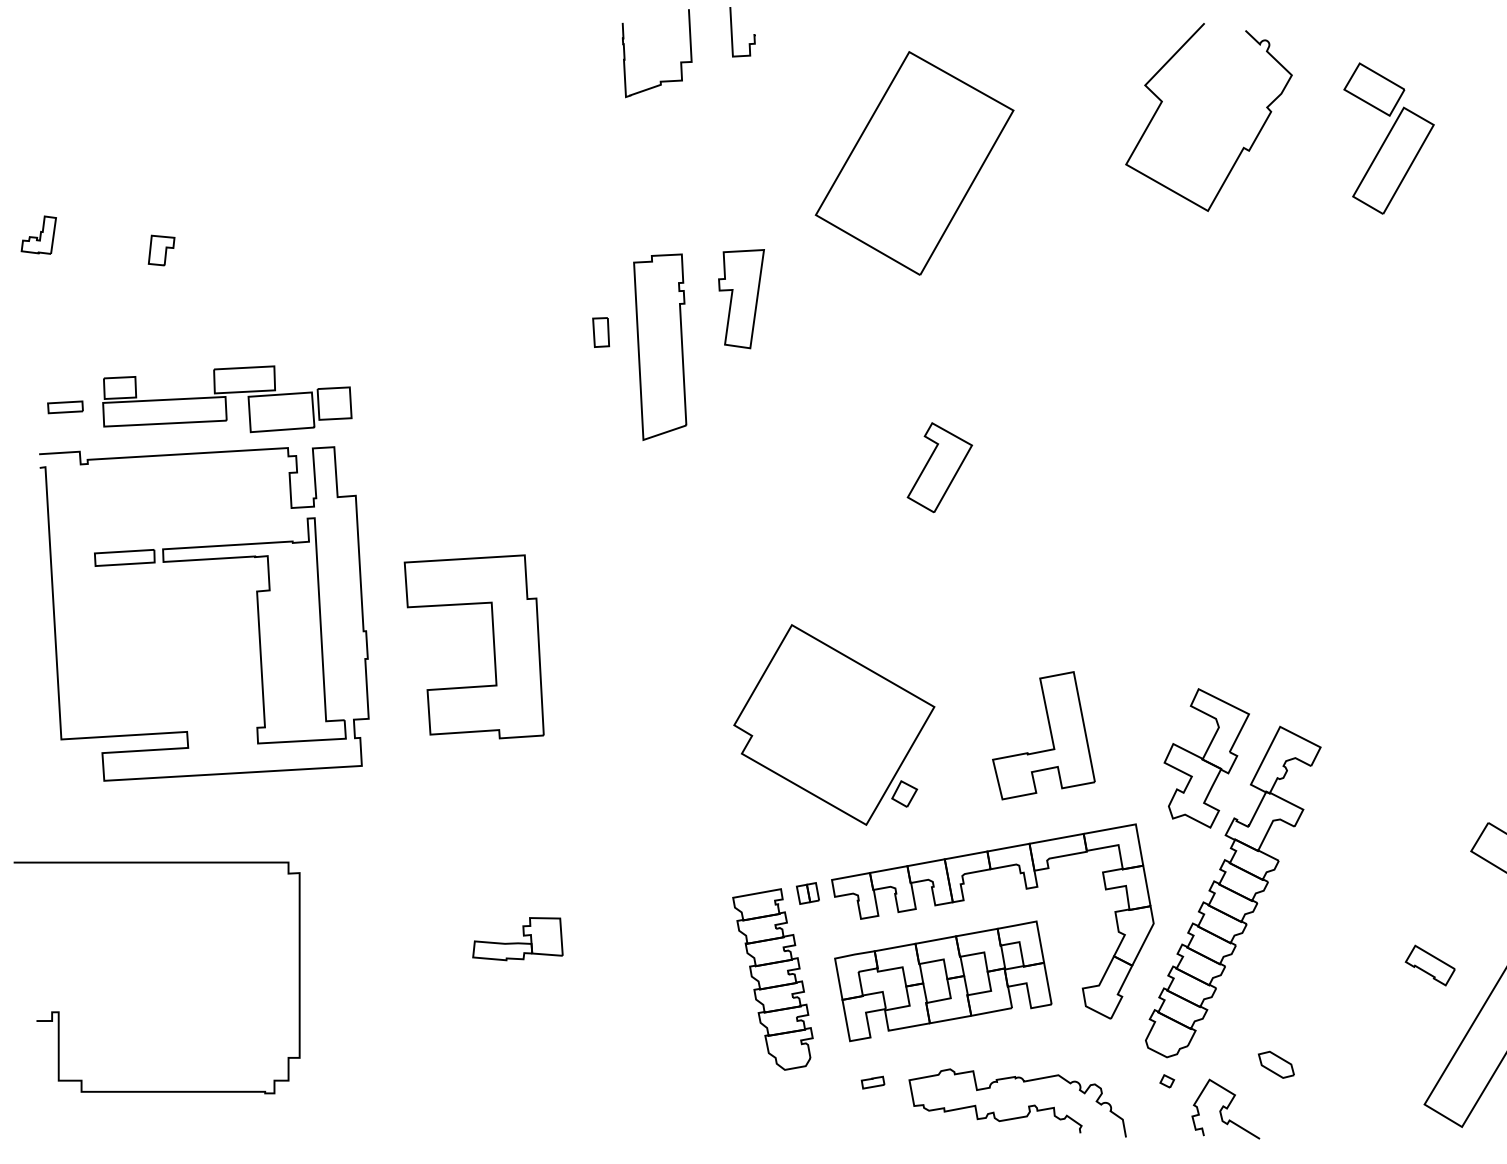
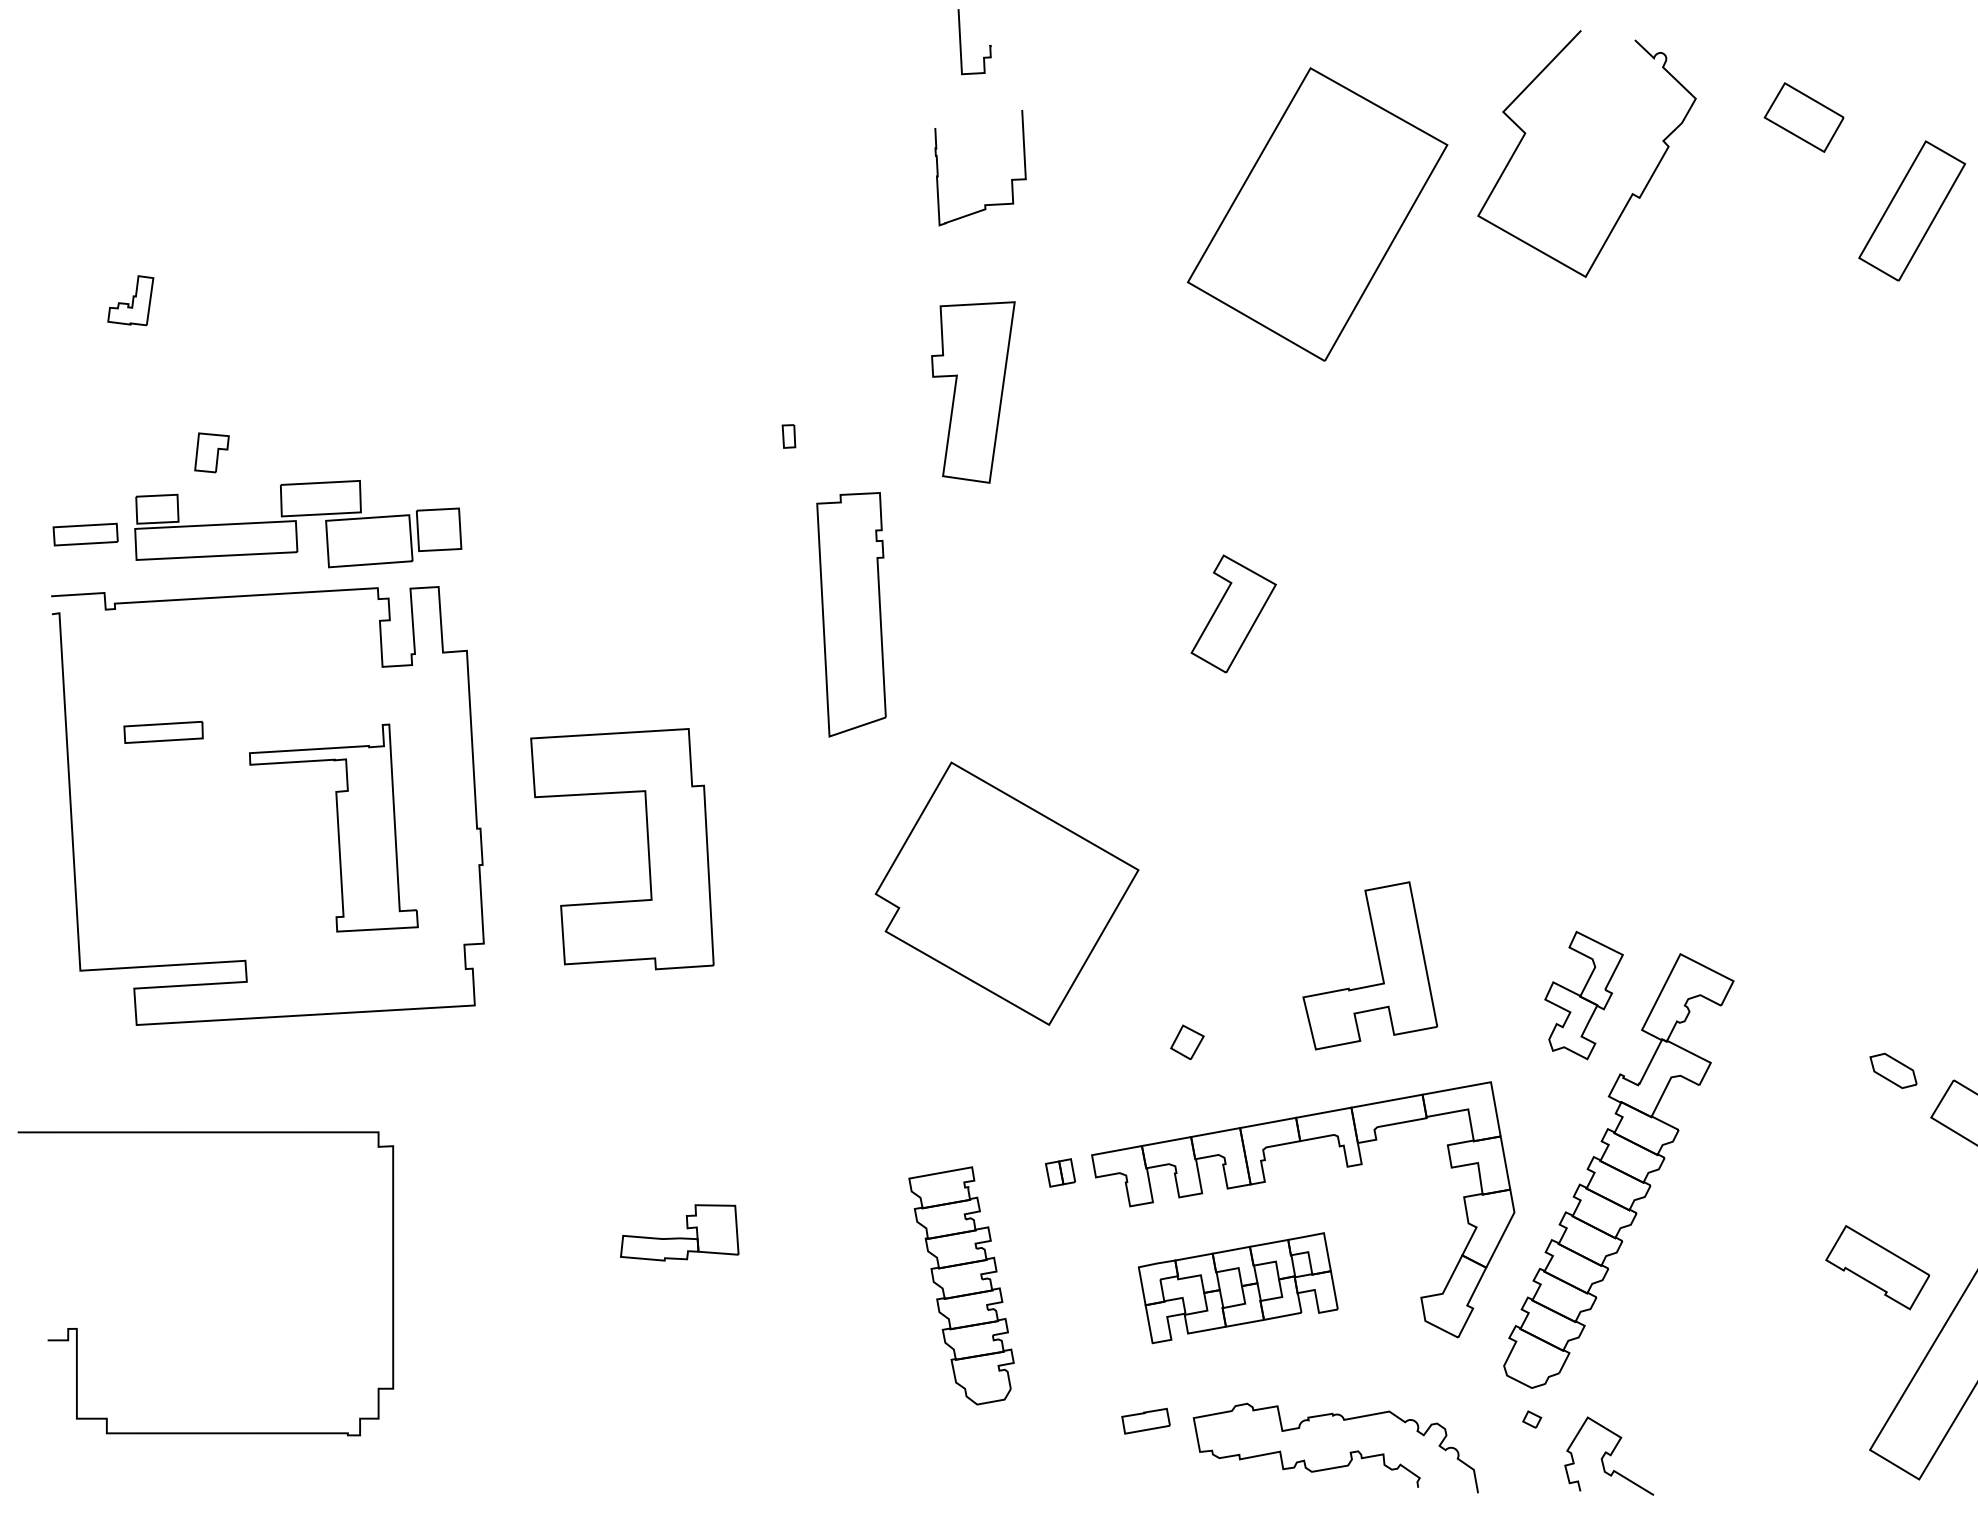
curve: (680, 62) -> (1011, 179), moved
part: (1393, 160) -> (1912, 210), moved
part: (914, 163) -> (1317, 214), moved
part: (38, 235) -> (130, 300), moved
part: (161, 250) -> (211, 452), moved
part: (740, 299) -> (972, 392), size x1.4
part: (600, 332) -> (788, 436), size x0.6
part: (660, 347) -> (851, 614), moved
part: (65, 407) -> (85, 534), size x1.4
part: (254, 630) -> (333, 827), size x0.7
part: (833, 724) -> (1006, 893), moved
part: (1206, 758) -> (1583, 995), size x0.7
part: (1430, 965) -> (1877, 1267), size x1.6
part: (772, 979) -> (961, 1285), moved
part: (943, 980) -> (1238, 1287), size x0.7
part: (1276, 1064) -> (1893, 1070), moved
part: (872, 1082) -> (1145, 1421), size x1.6

